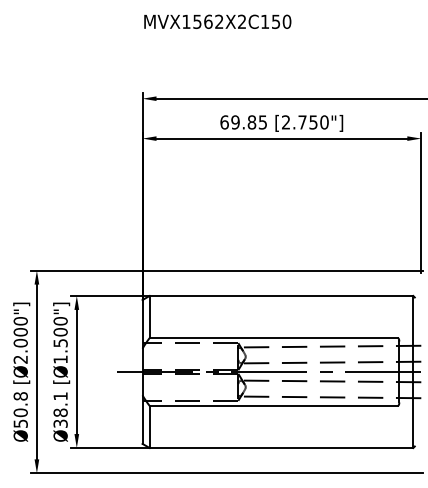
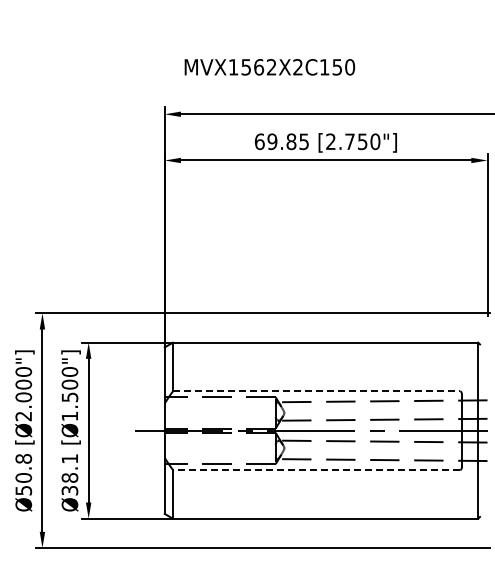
text: (217, 22) -> (269, 67), moved
line: (273, 338) -> (316, 391), solid -> dashed
line: (273, 405) -> (316, 469), solid -> dashed

